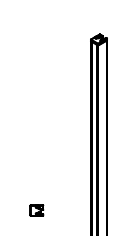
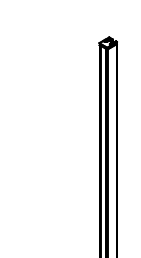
part: (36, 210) -> (39, 230), removed

